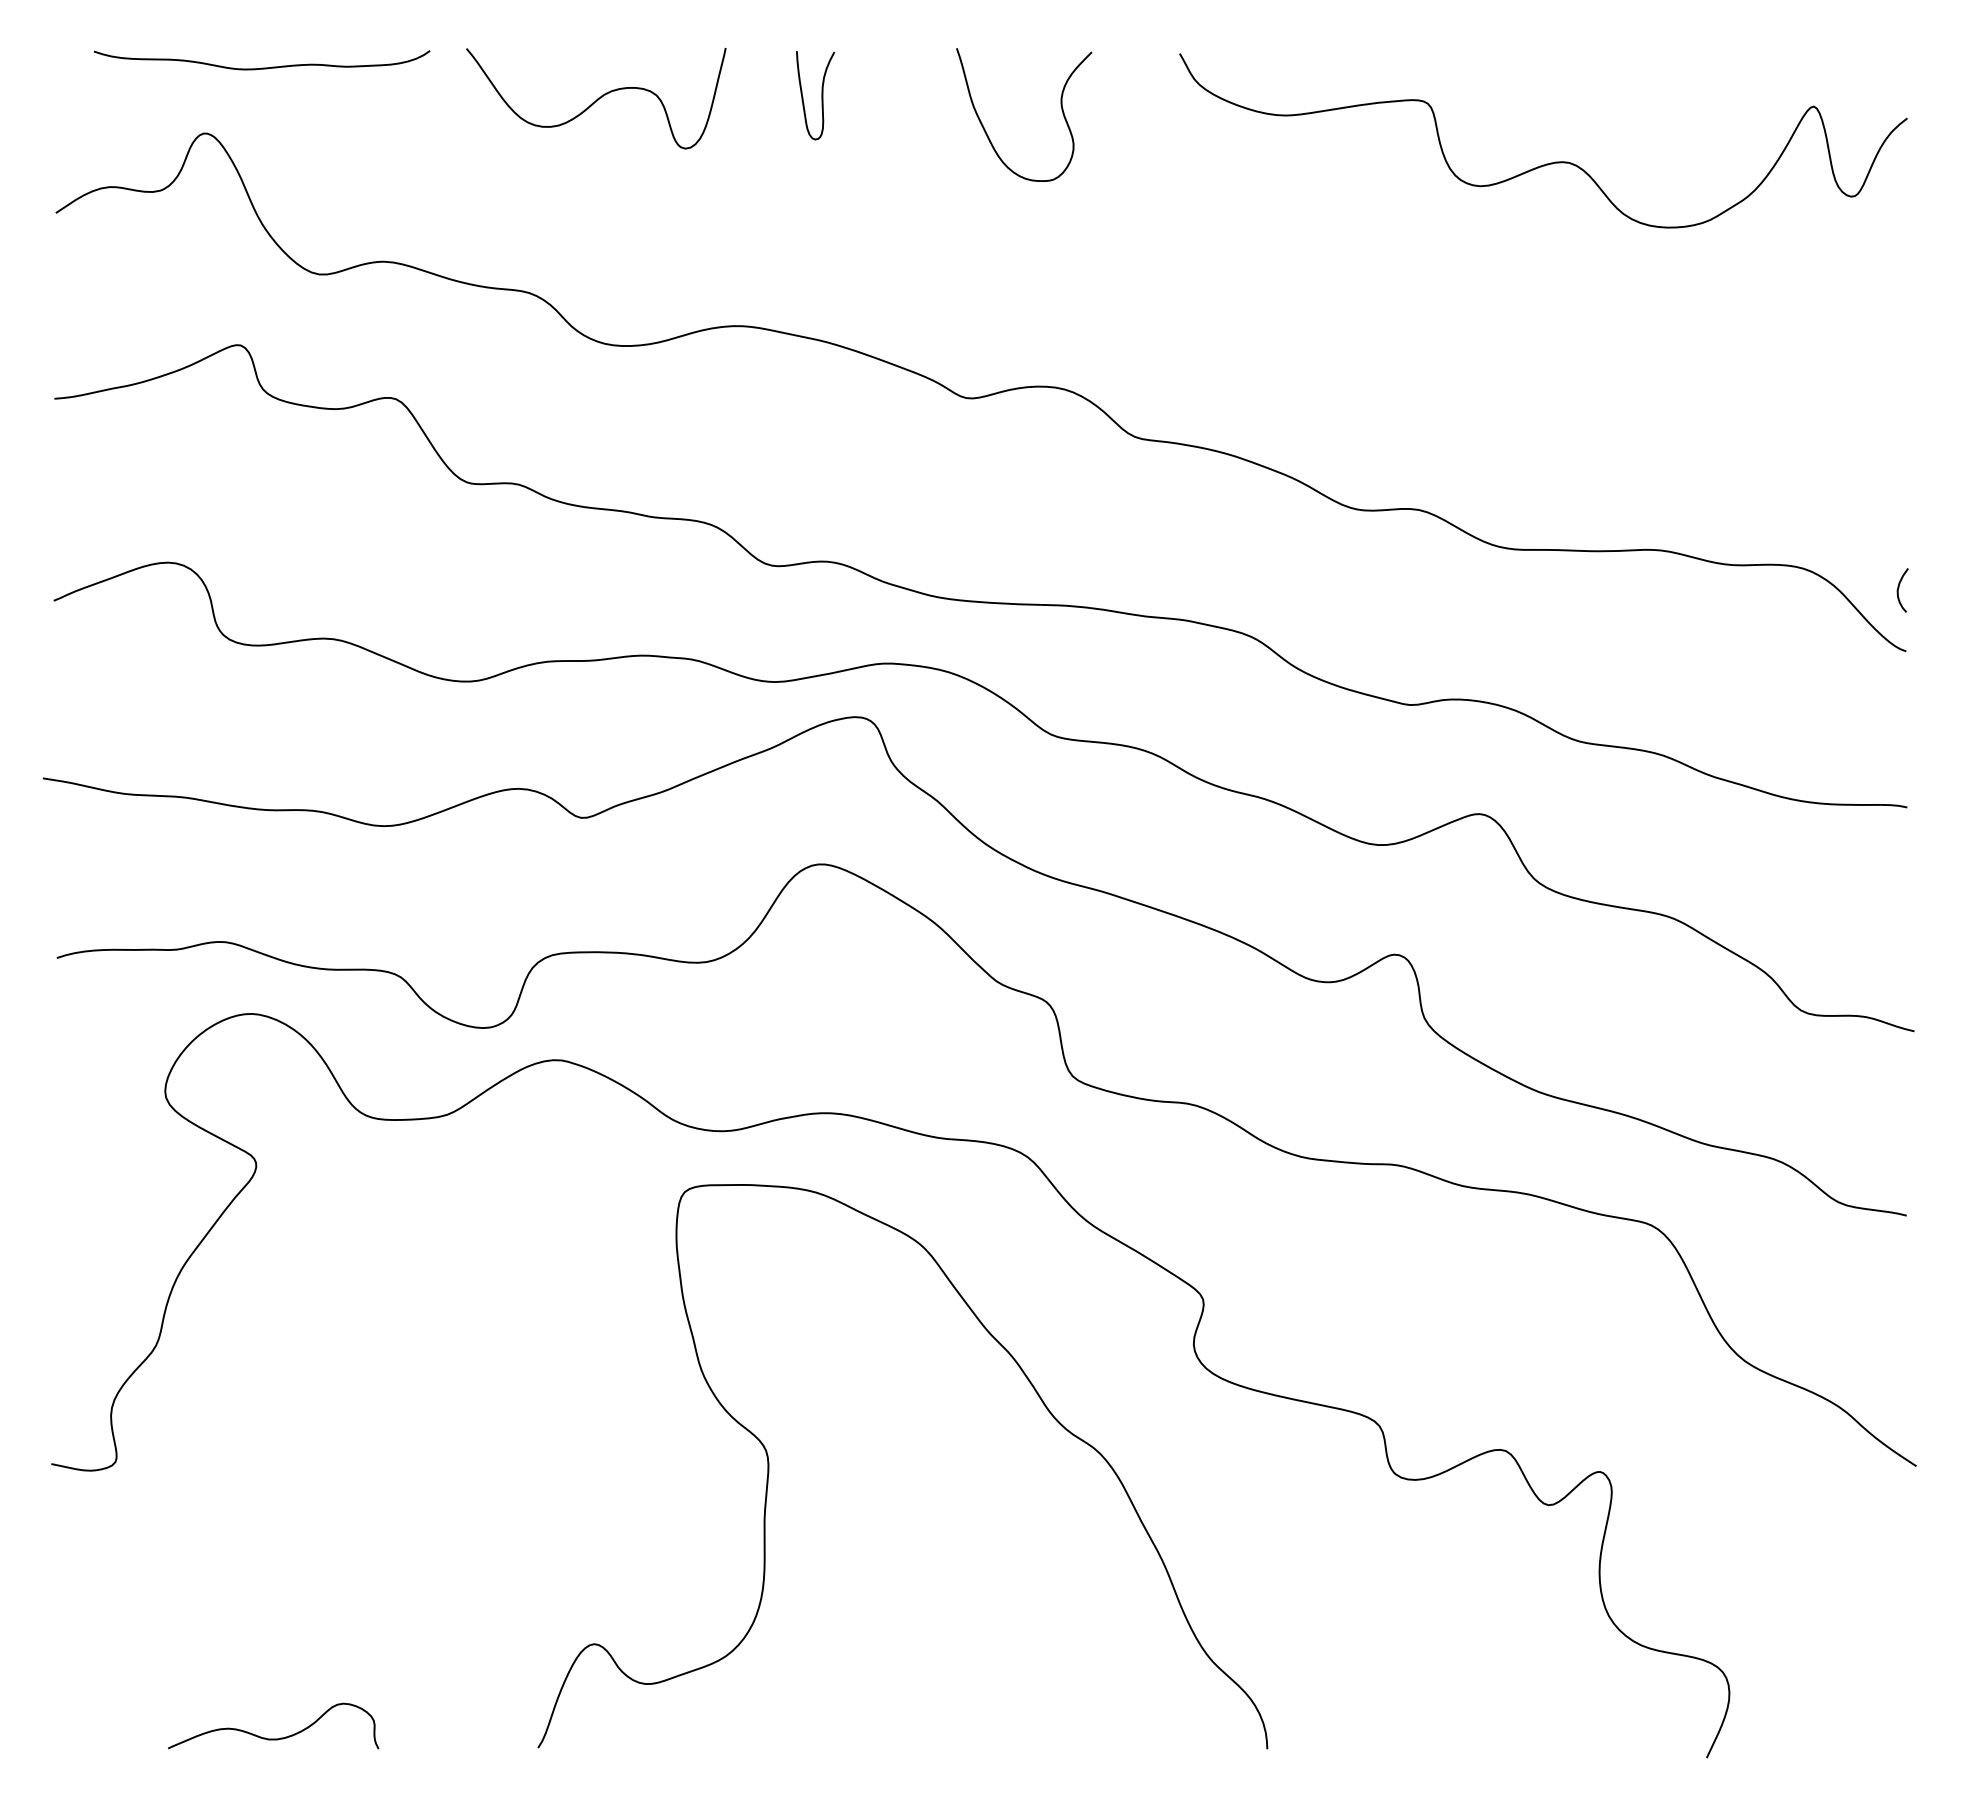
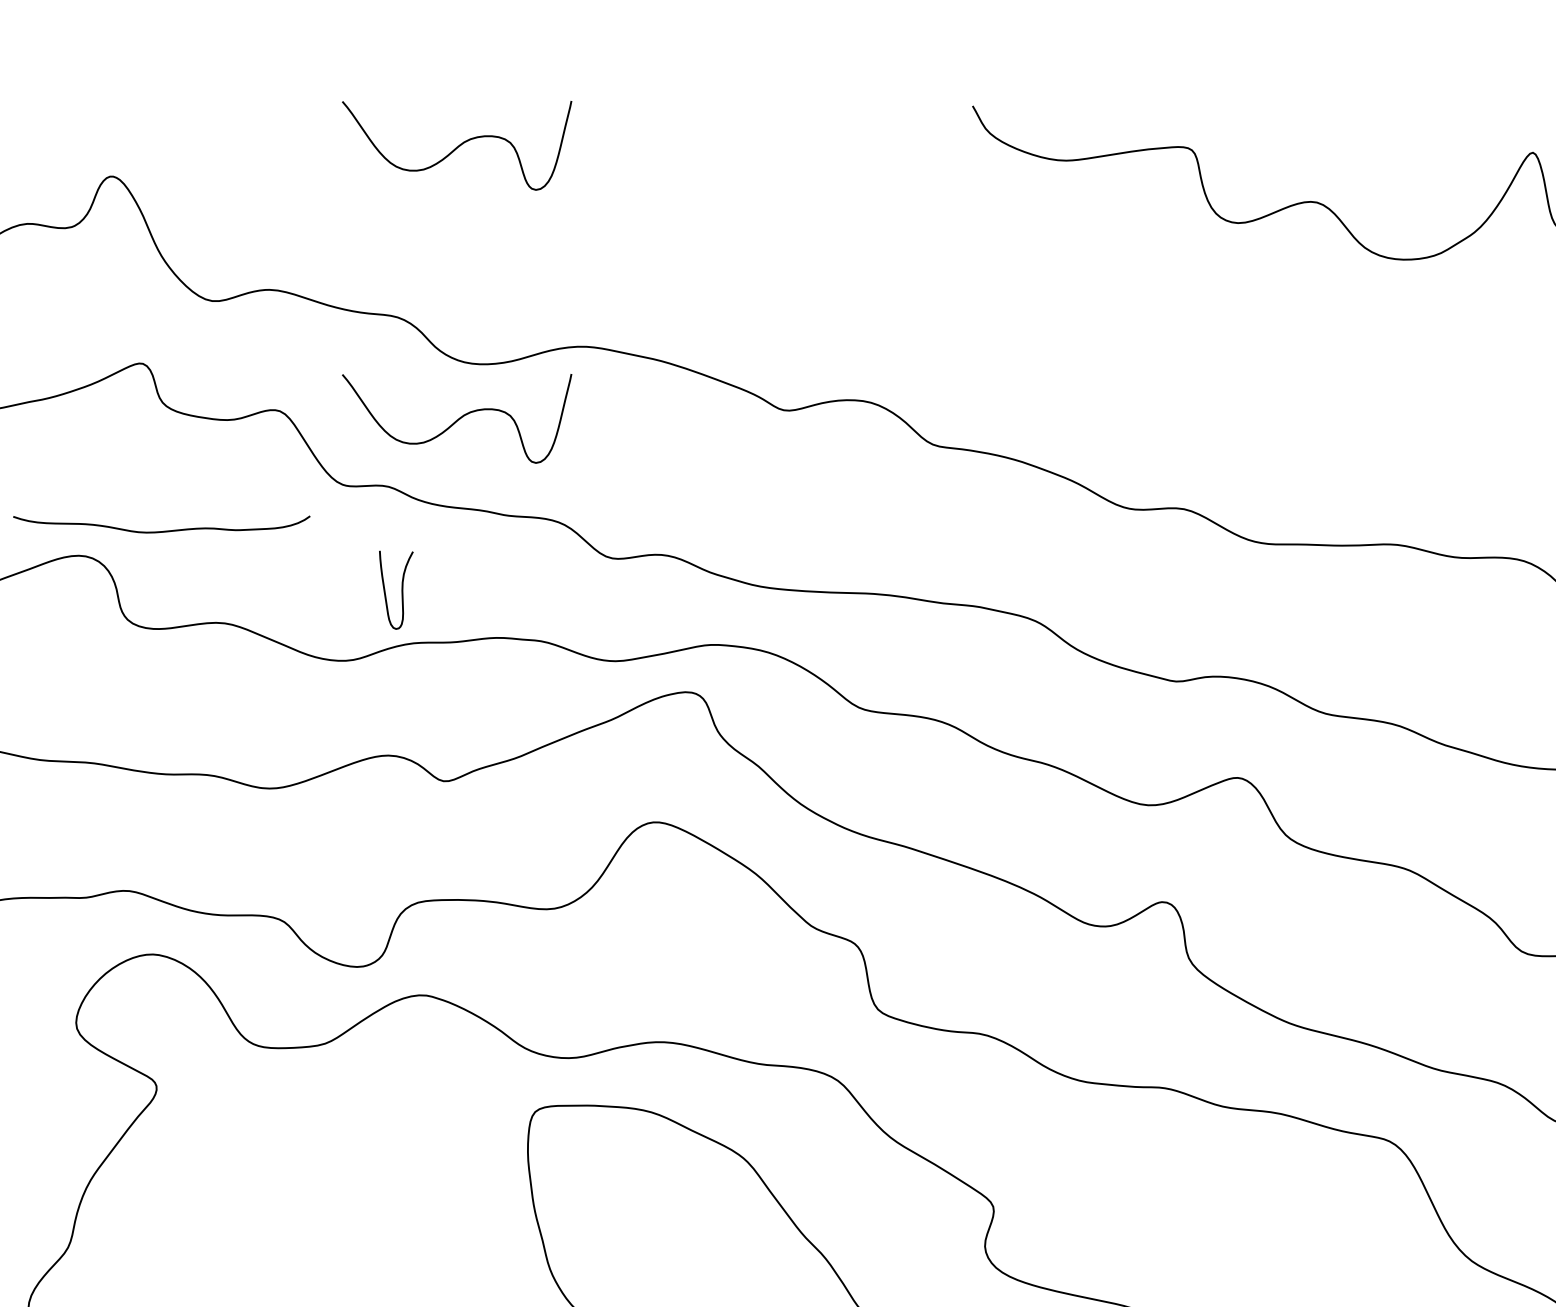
curve: (261, 67) -> (161, 530), moved
curve: (821, 95) -> (401, 590), moved
curve: (1060, 105) -> (867, 151), removed
curve: (597, 407) -> (458, 418), added

